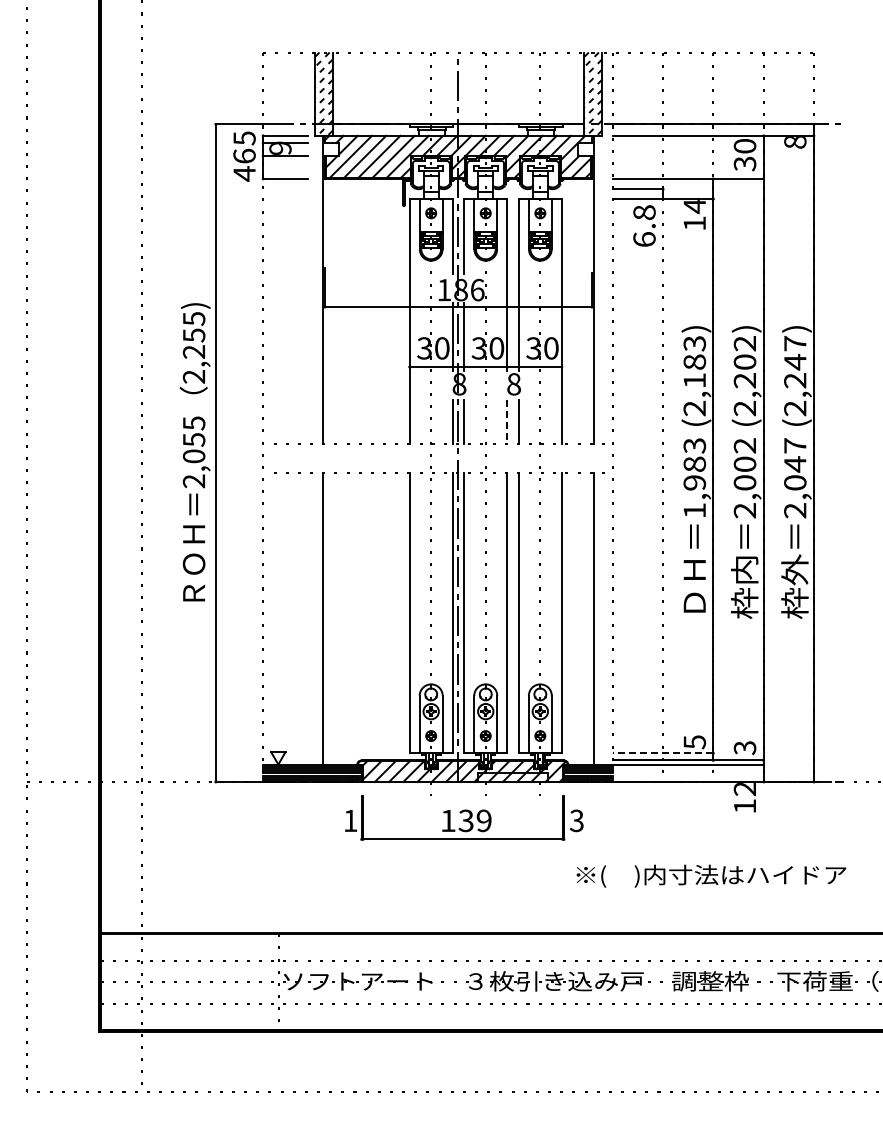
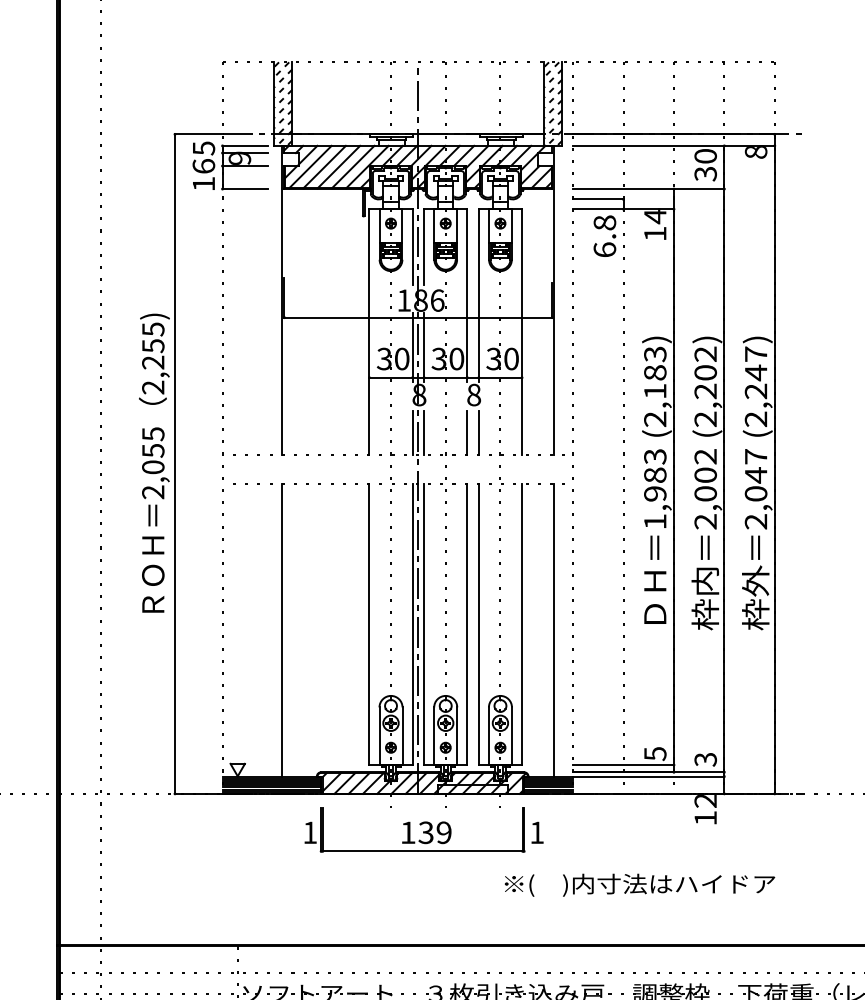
text: (244, 173) -> (203, 183), 46 -> 16
line: (507, 421) -> (467, 432), dashed -> solid
line: (662, 753) -> (622, 765), dashed -> solid
text: (576, 820) -> (536, 832), 3 -> 1
text: (711, 875) -> (639, 884), moved

